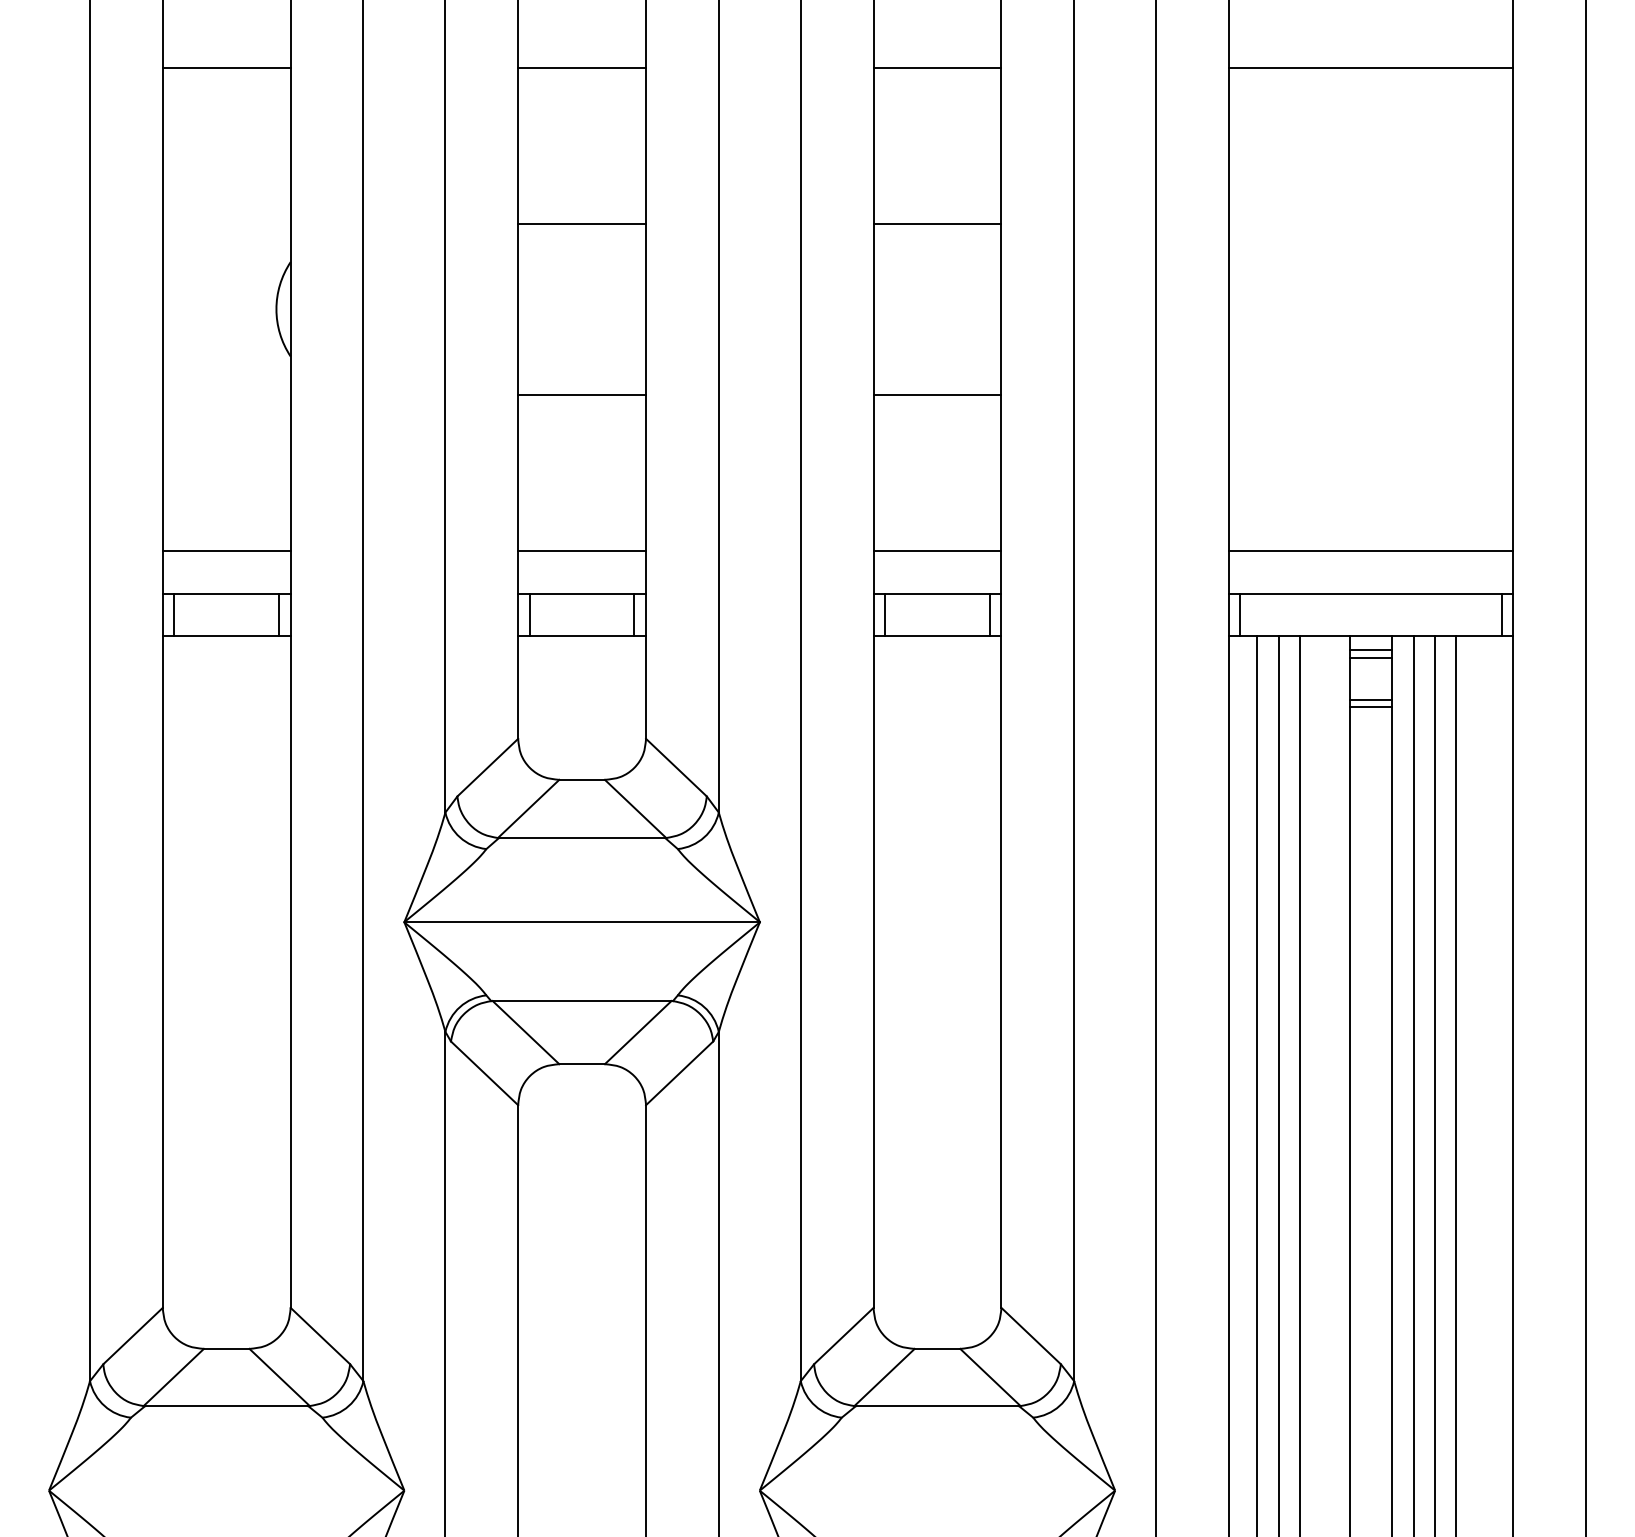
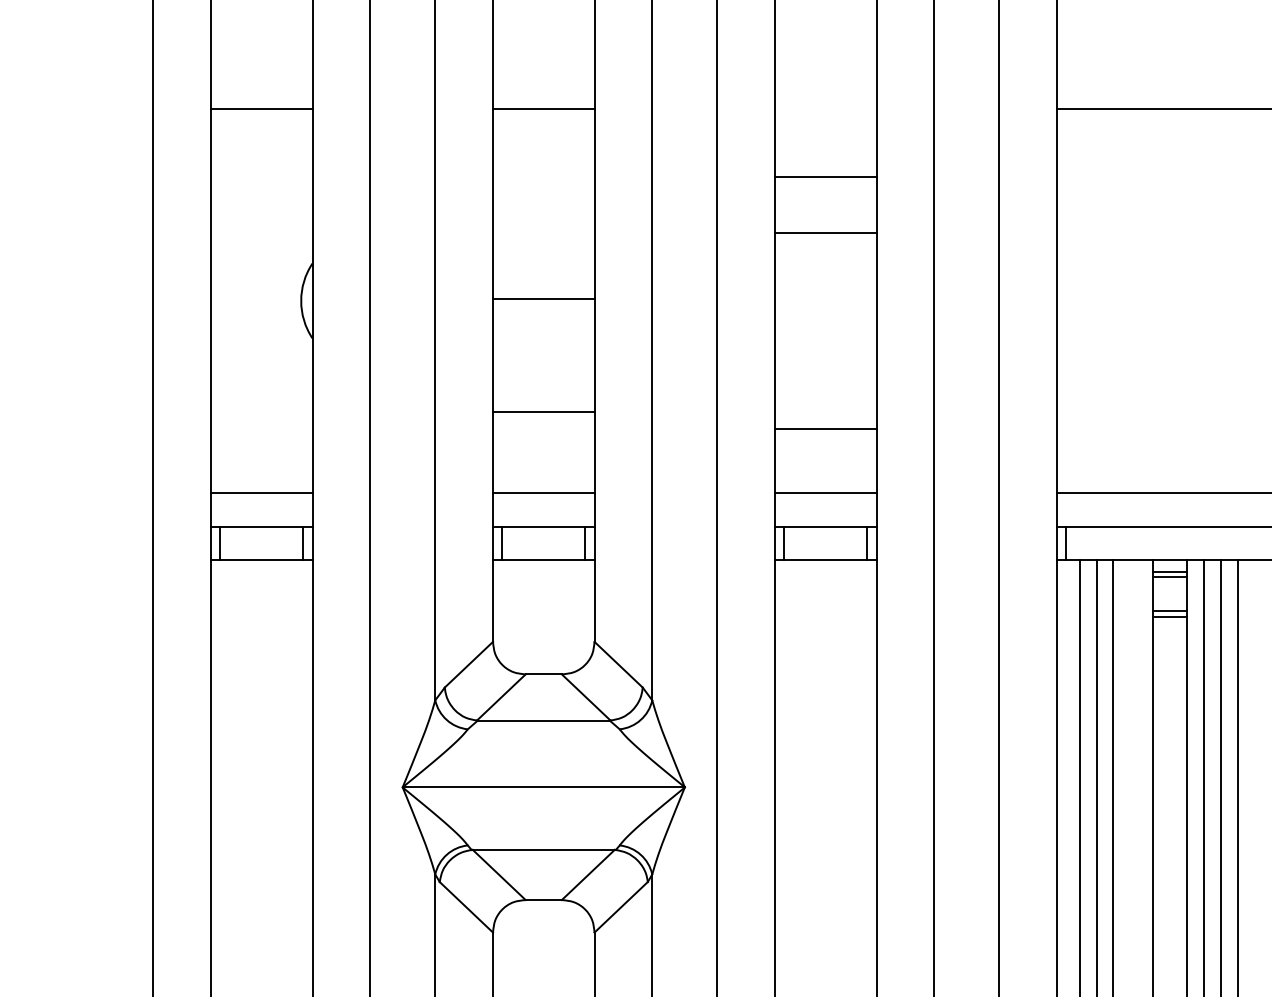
line: (937, 67) -> (825, 176), moved
line: (582, 224) -> (544, 299), moved
line: (582, 394) -> (544, 412), moved
line: (937, 394) -> (825, 428), moved

